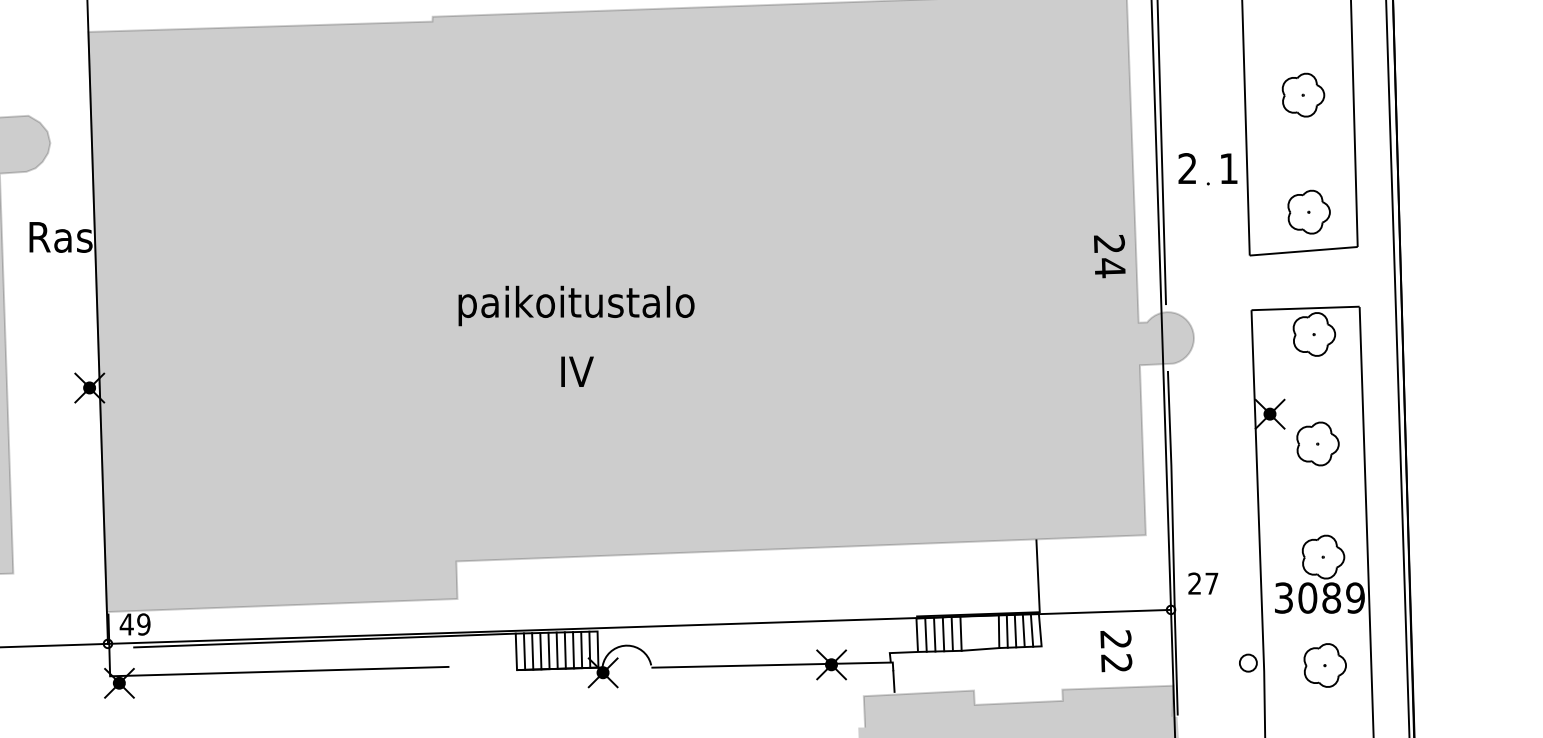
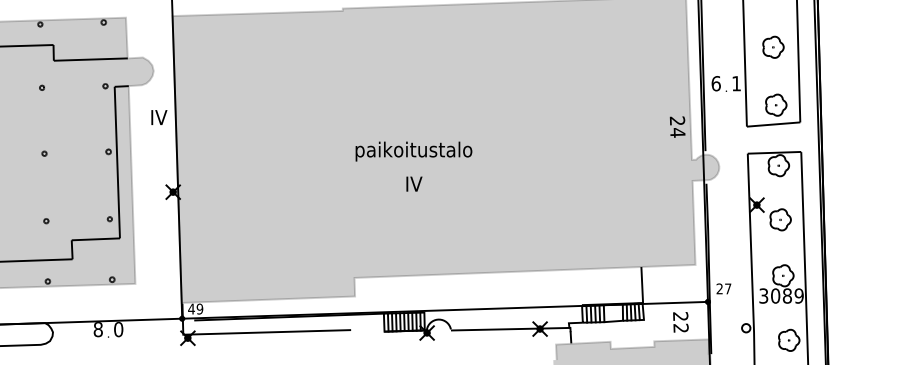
text: (1186, 168) -> (715, 83), 2 -> 6
text: (59, 237) -> (158, 117), Ras -> IV
part: (1325, 663) -> (789, 339), moved

